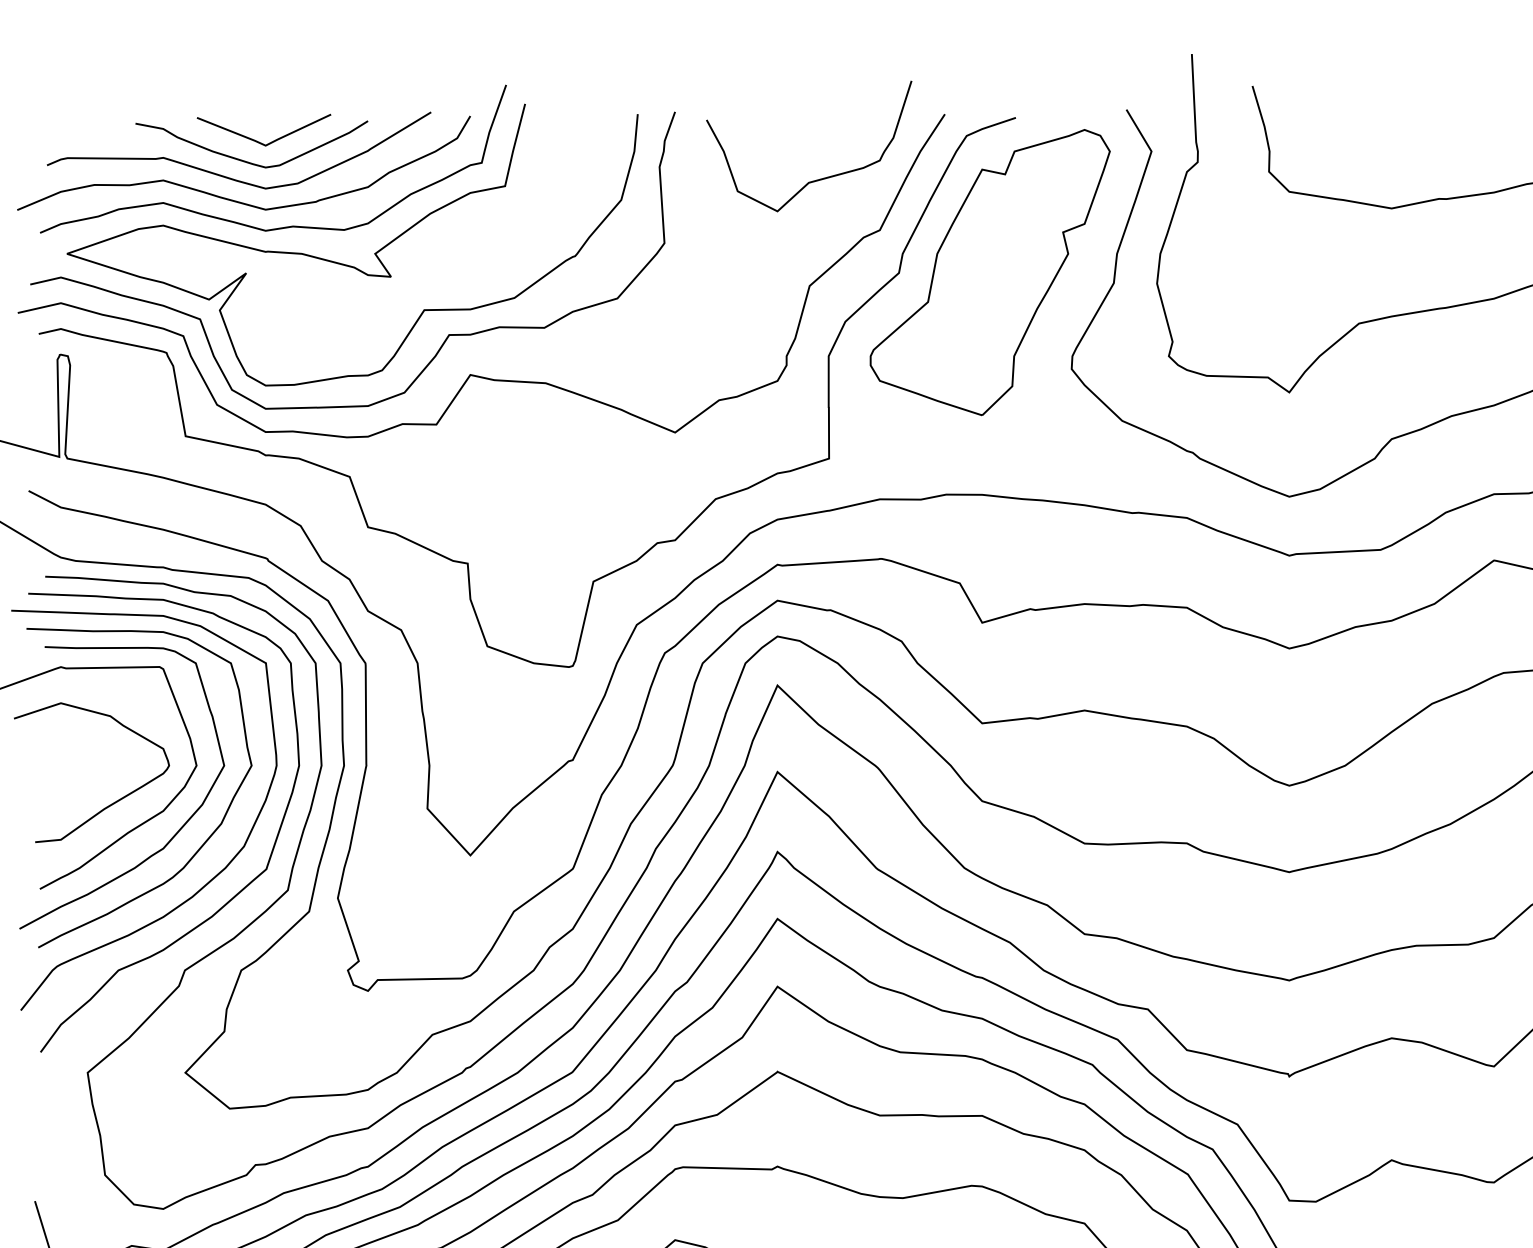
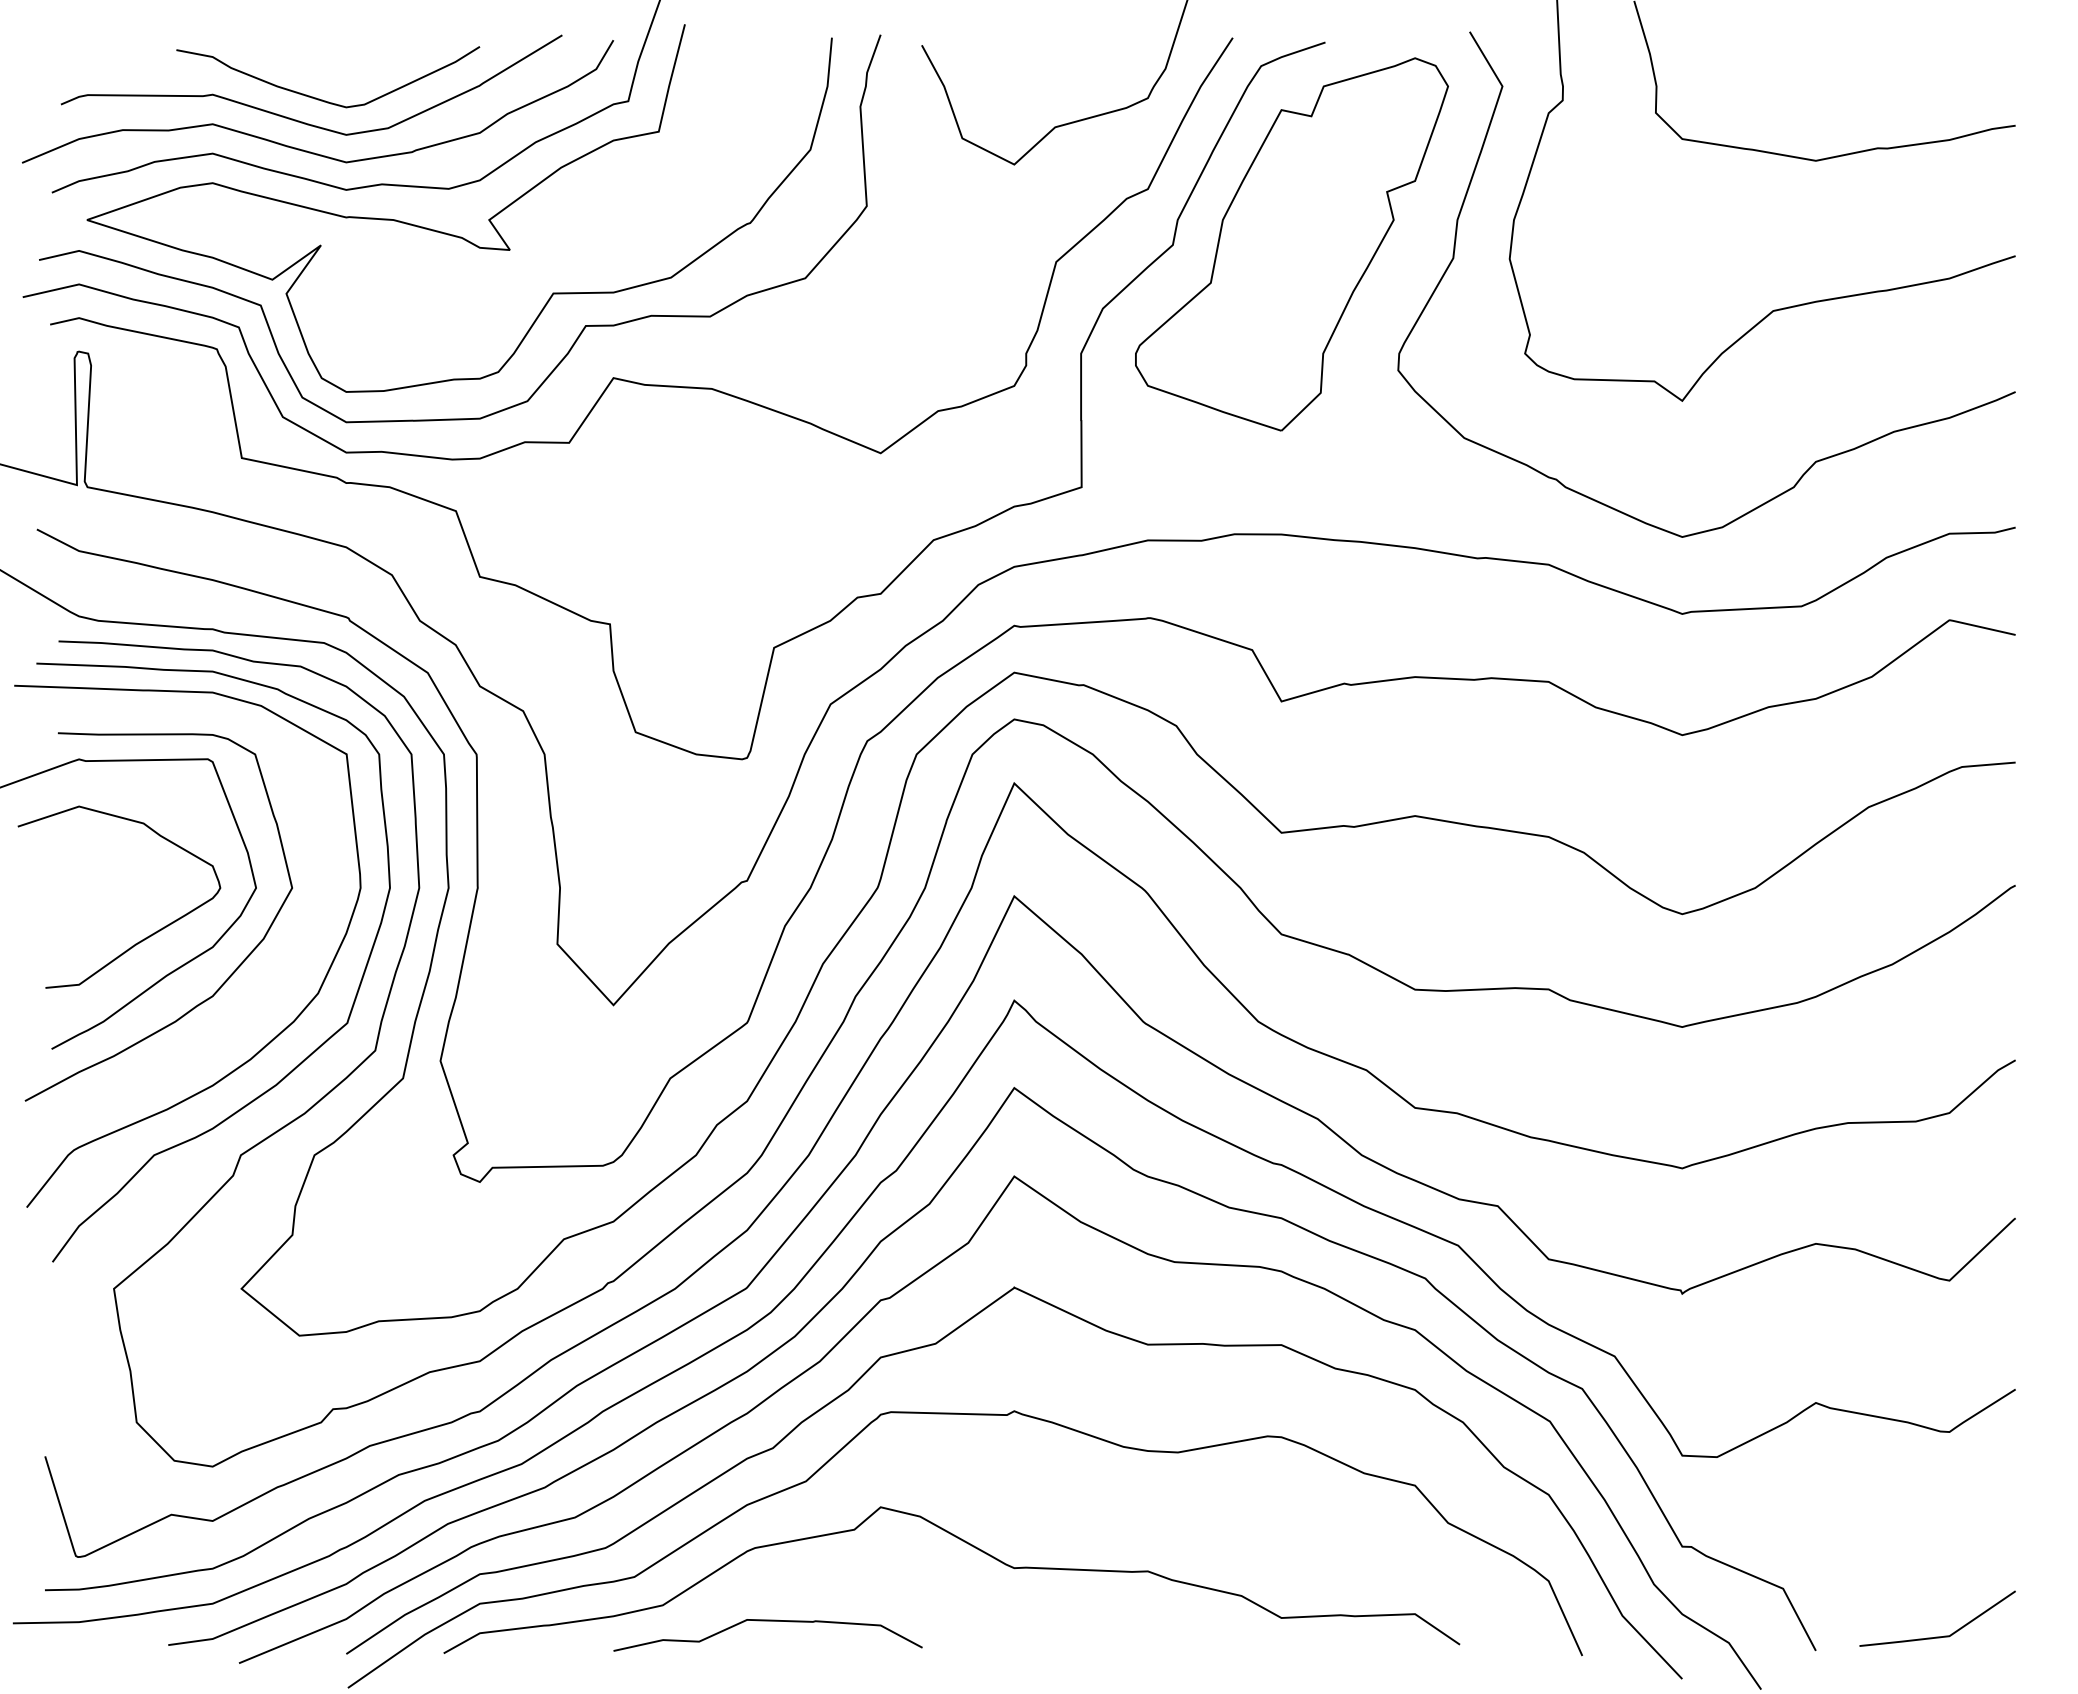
line: (257, 140) -> (335, 72), removed
curve: (204, 841) -> (266, 987), removed

